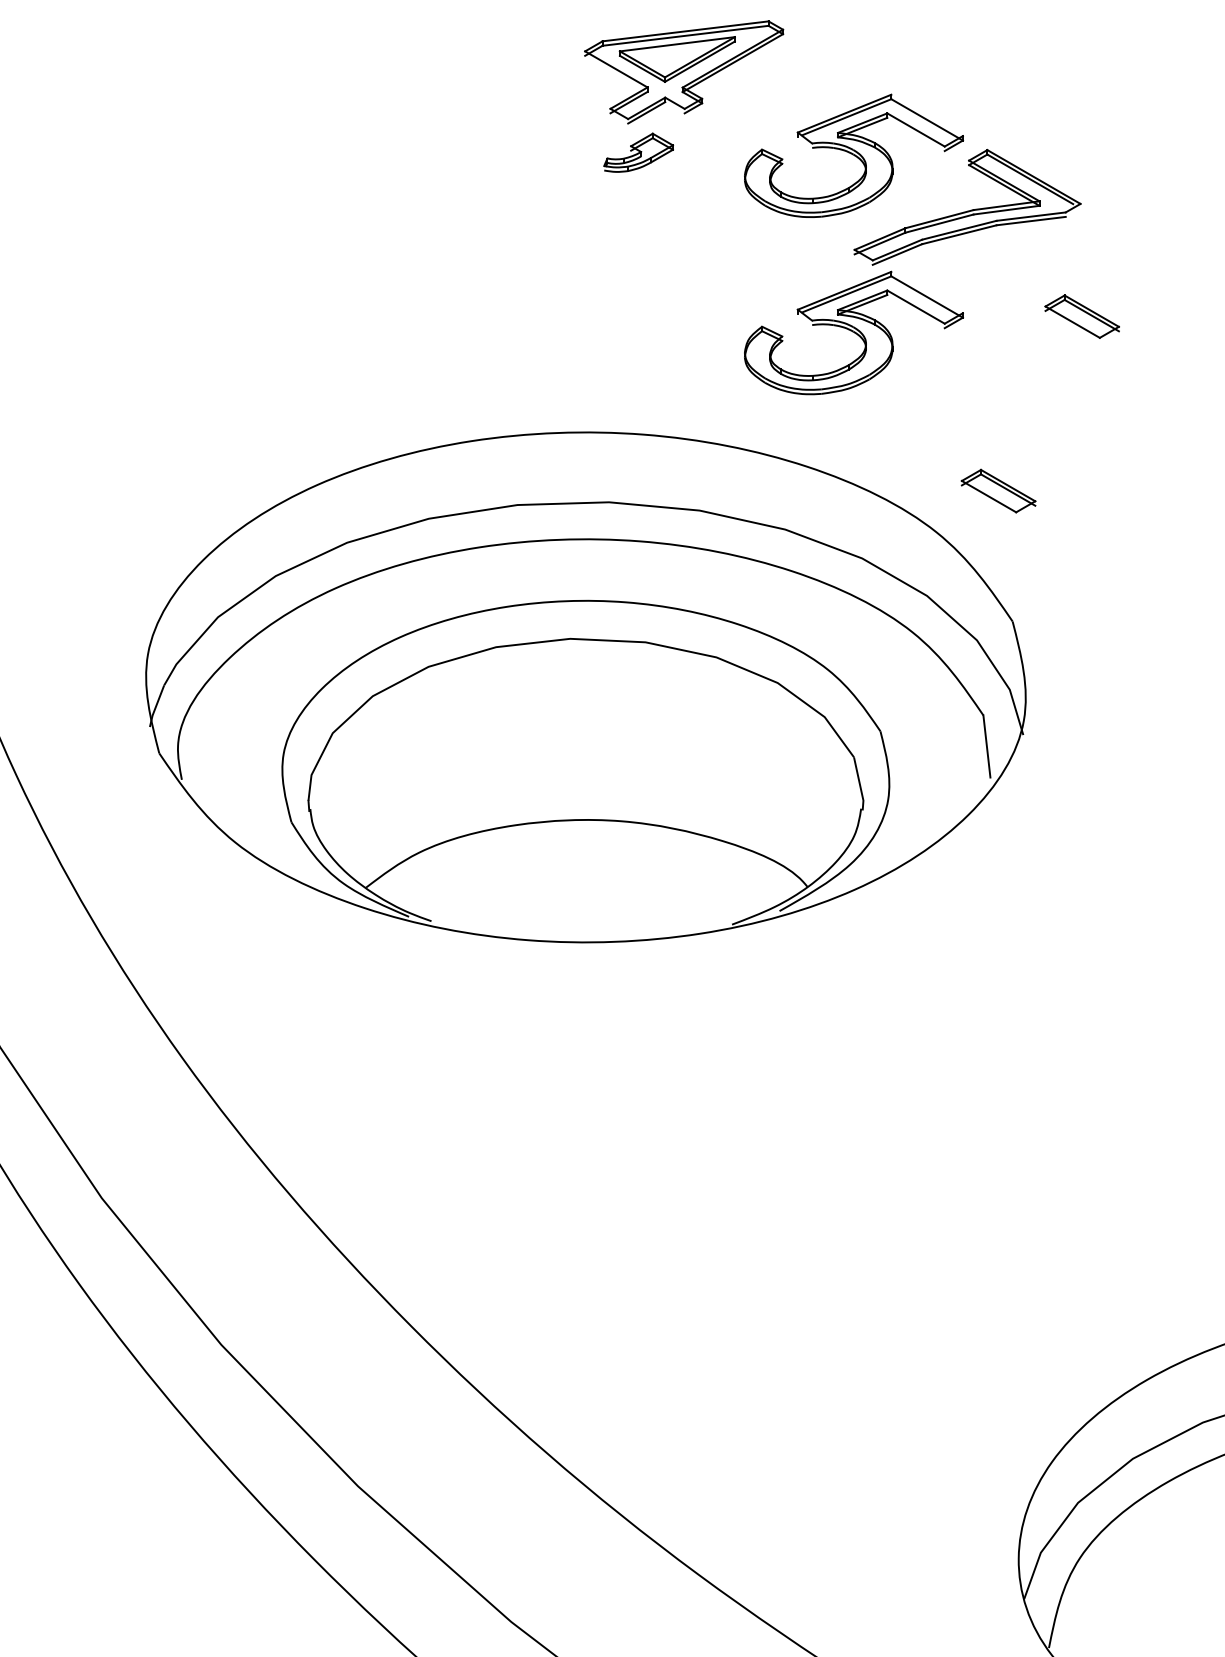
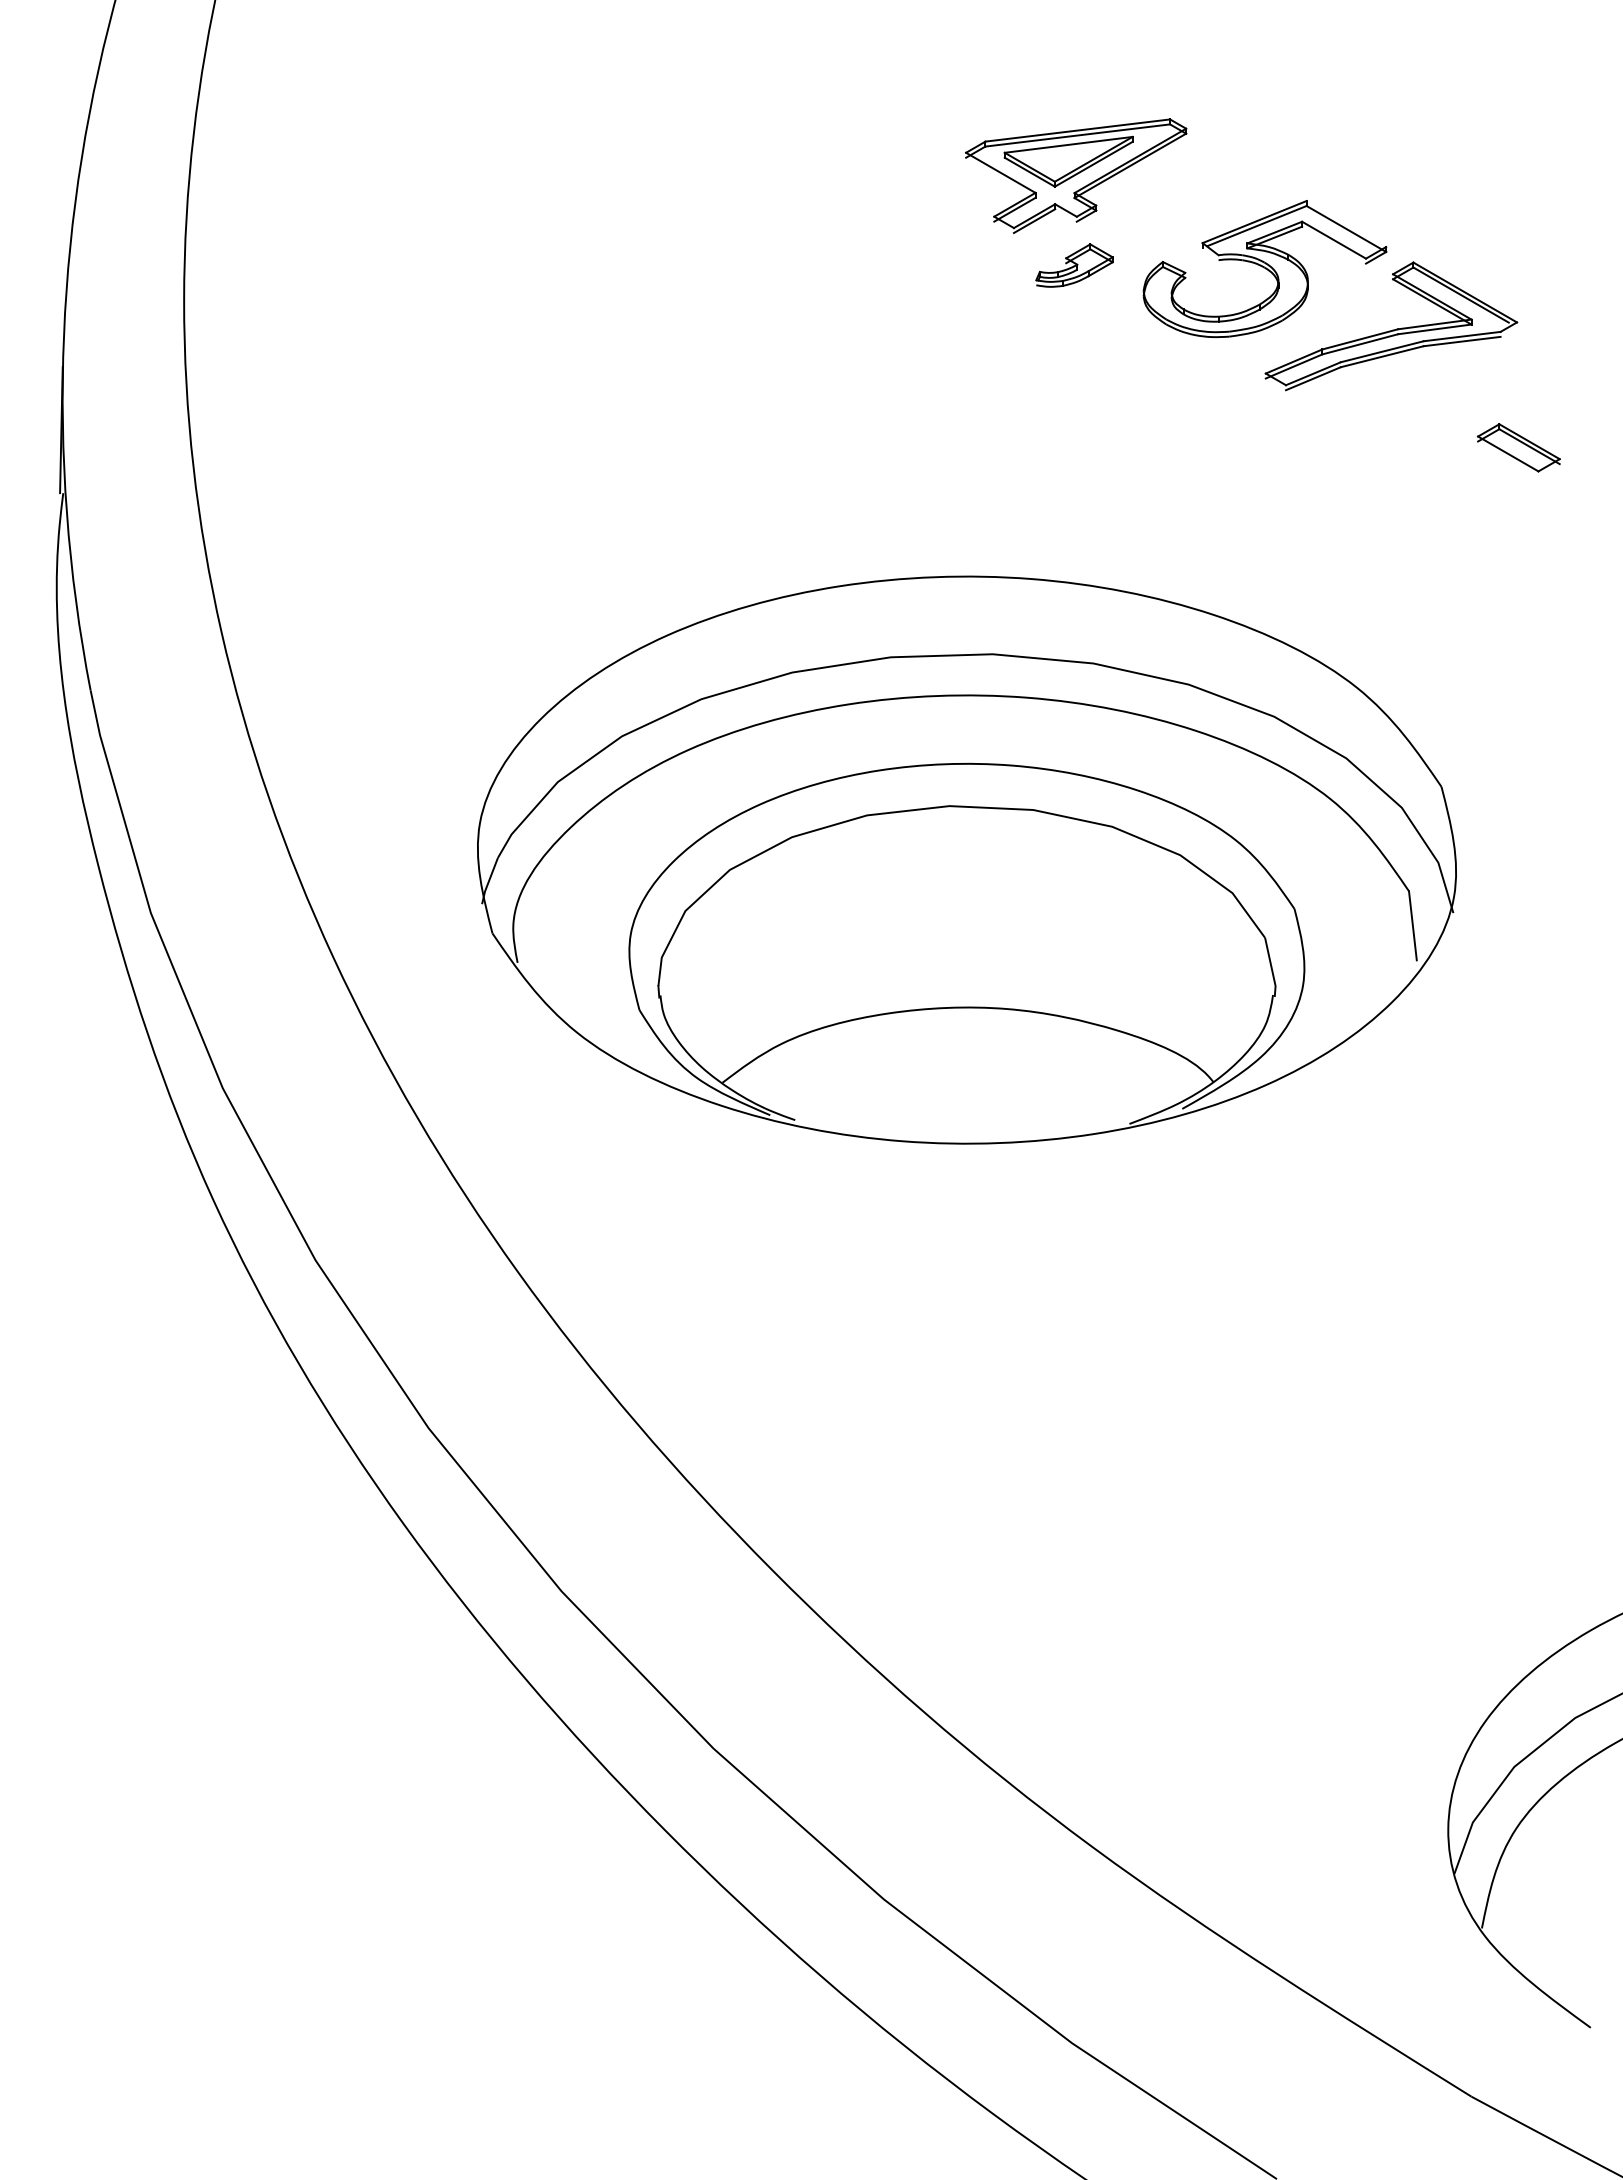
part: (638, 152) -> (1074, 265), moved
part: (853, 333) -> (1264, 466), removed
part: (998, 490) -> (1425, 641), removed

